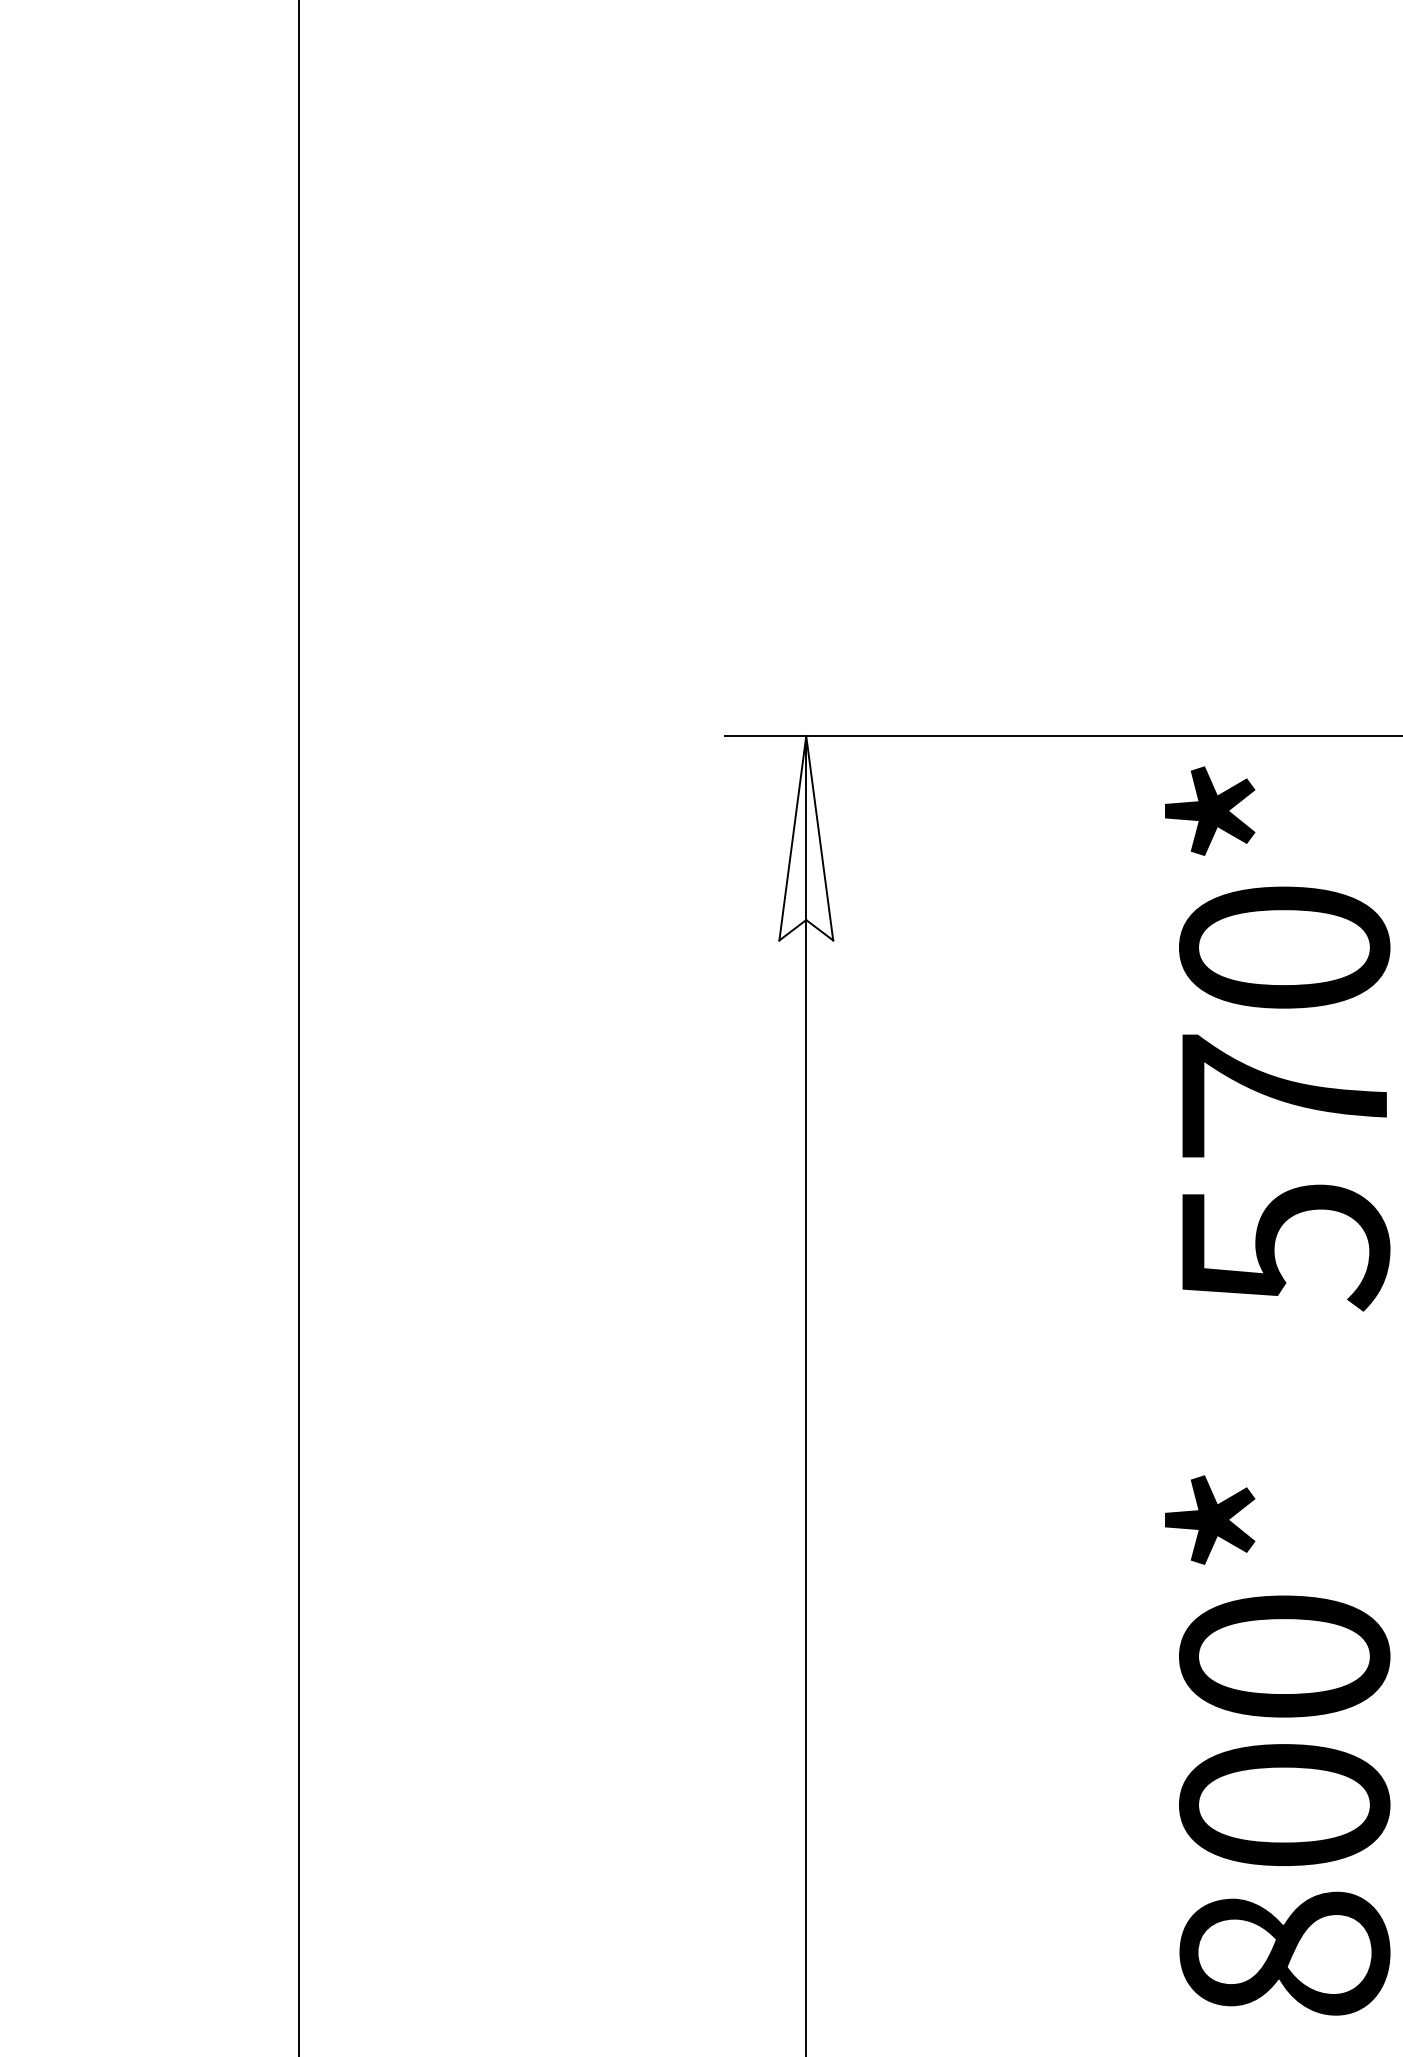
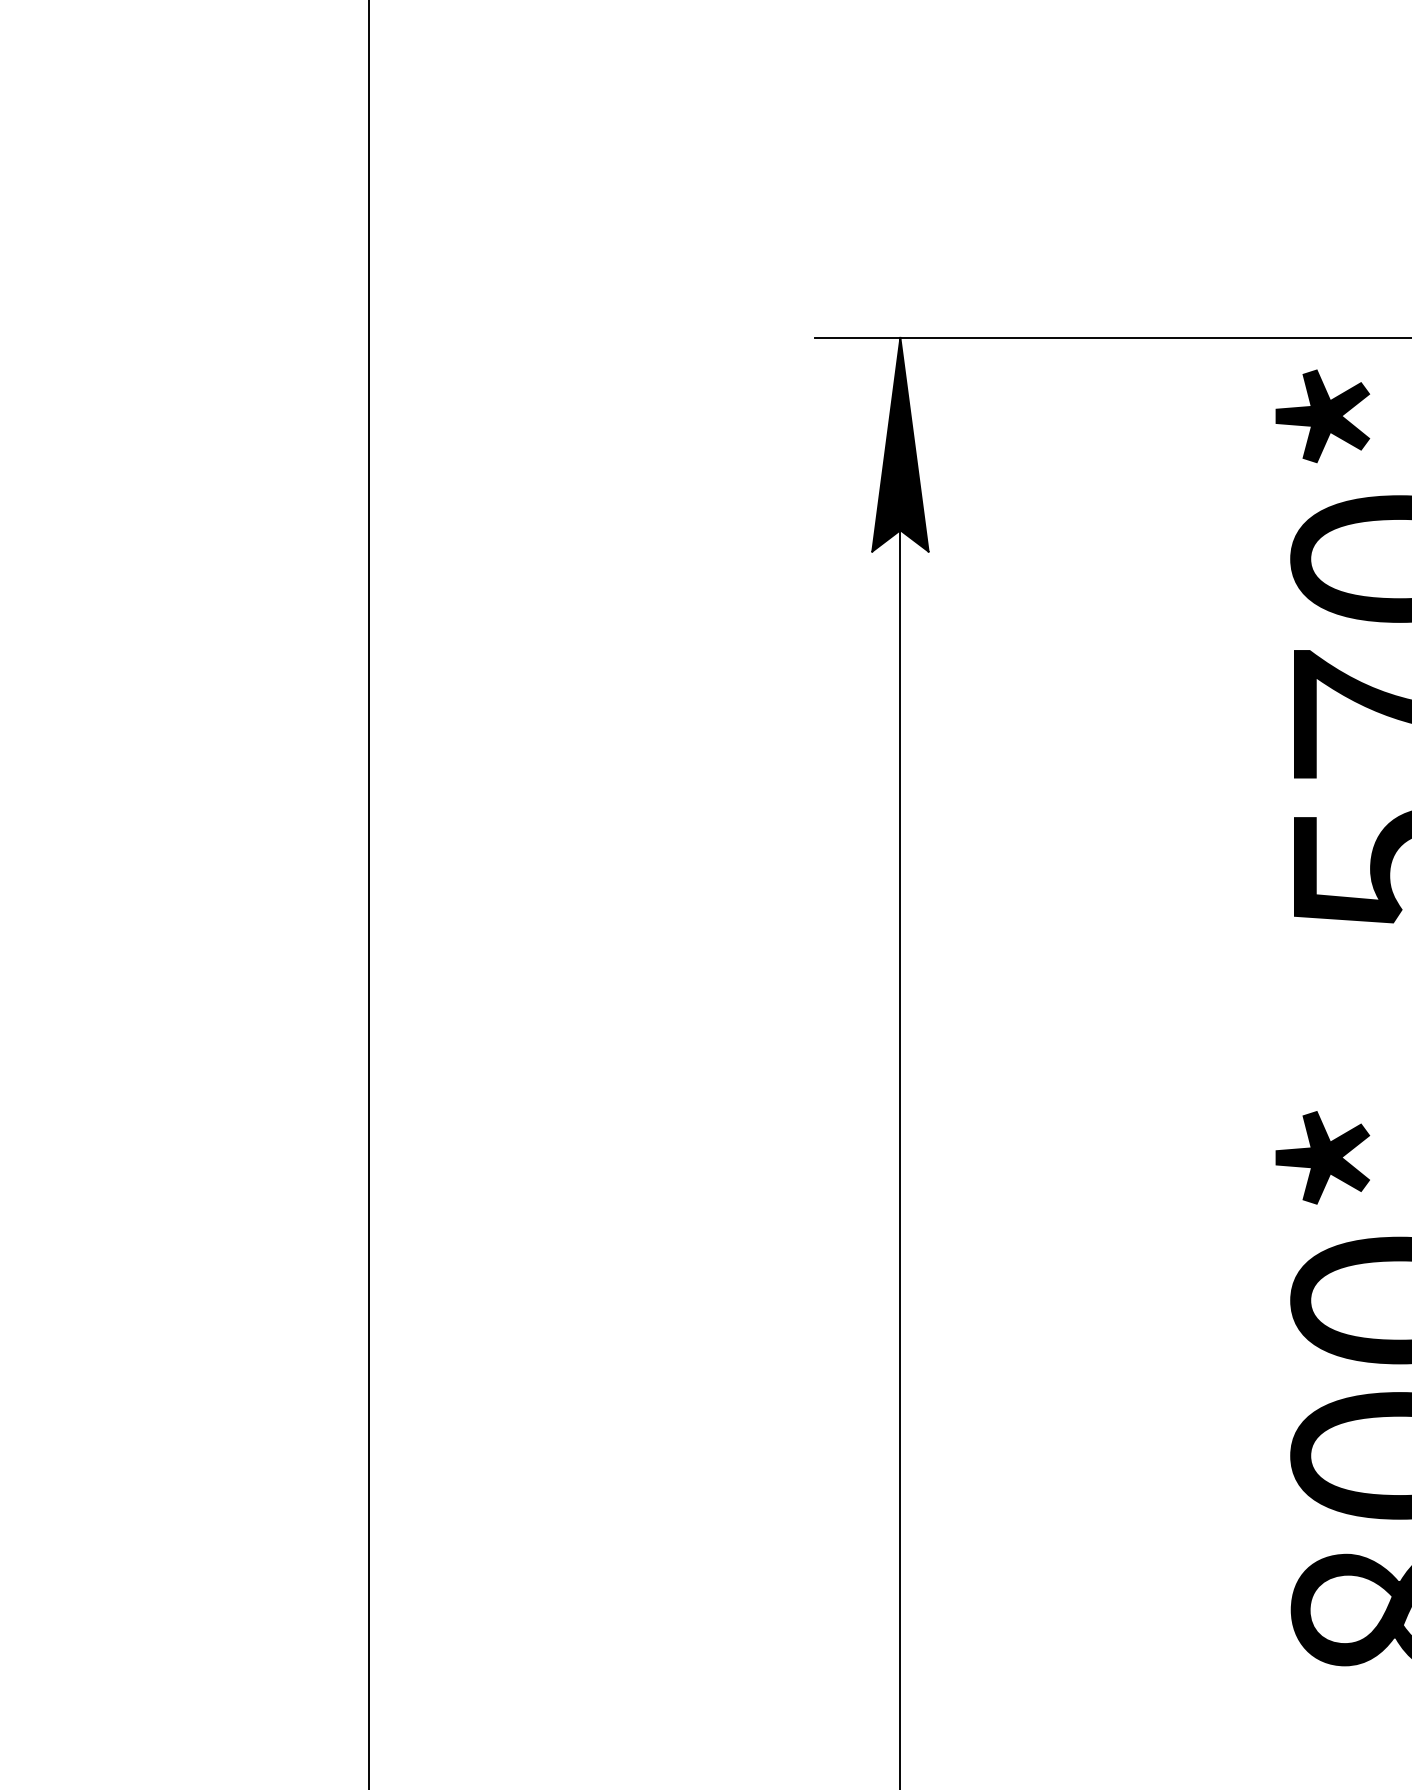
fill: (806, 838) -> (900, 444), added

